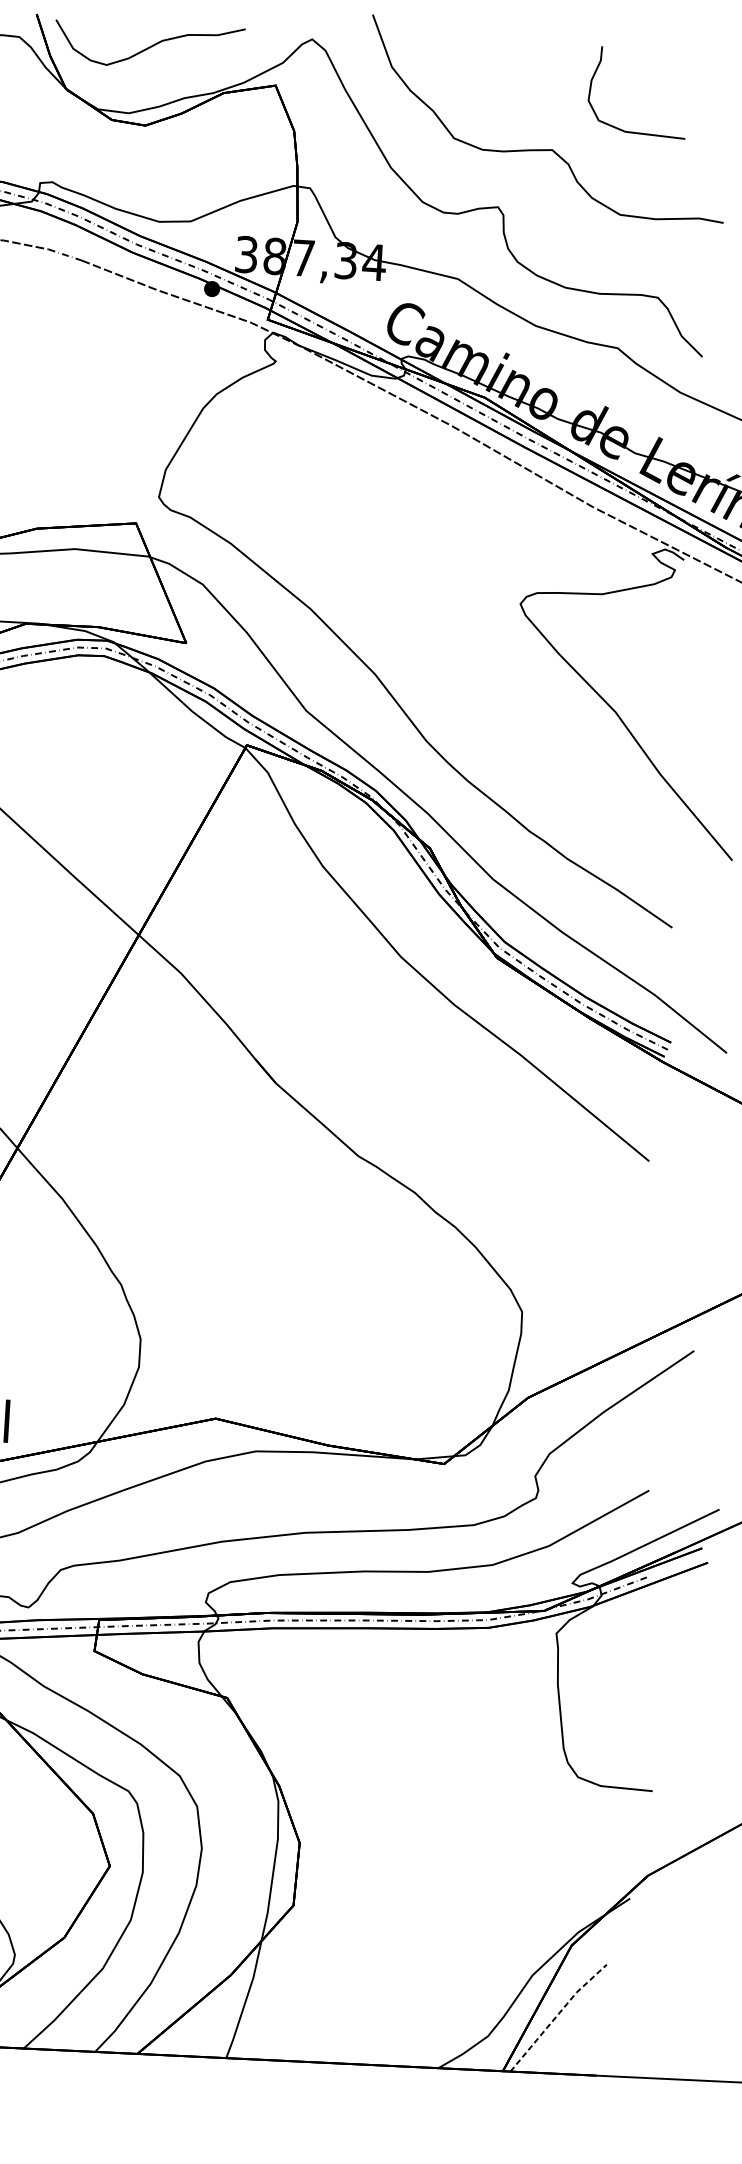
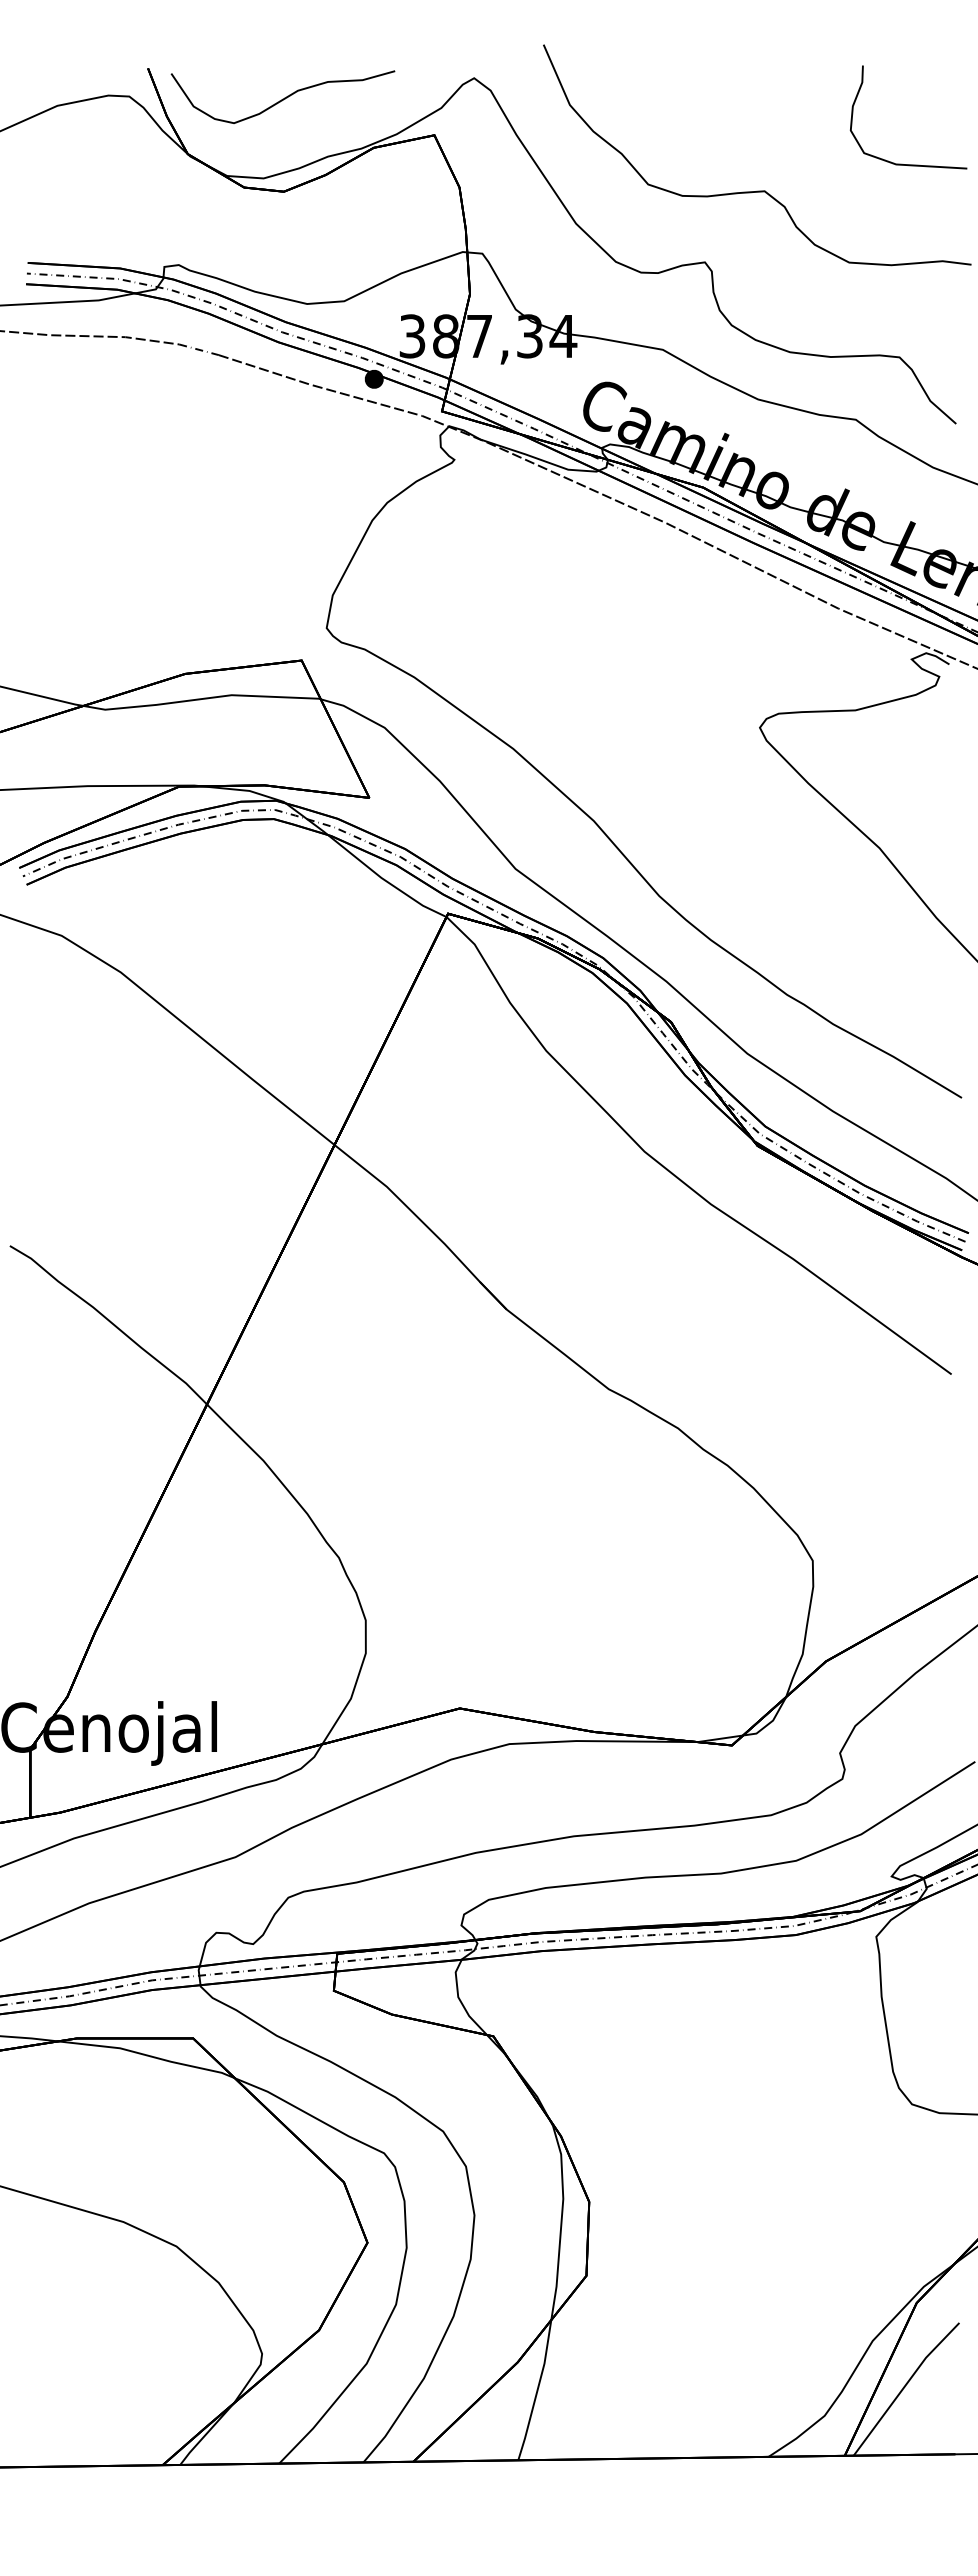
curve: (630, 131) -> (902, 163), moved
line: (557, 2015) -> (904, 2386), dashed -> solid

